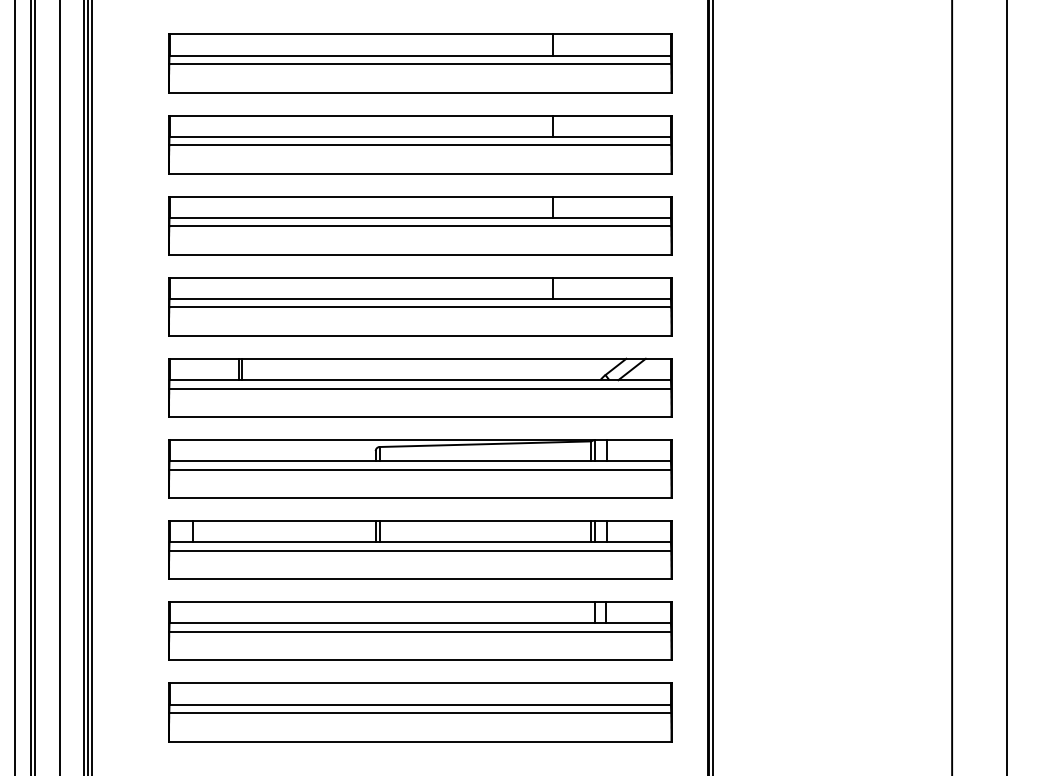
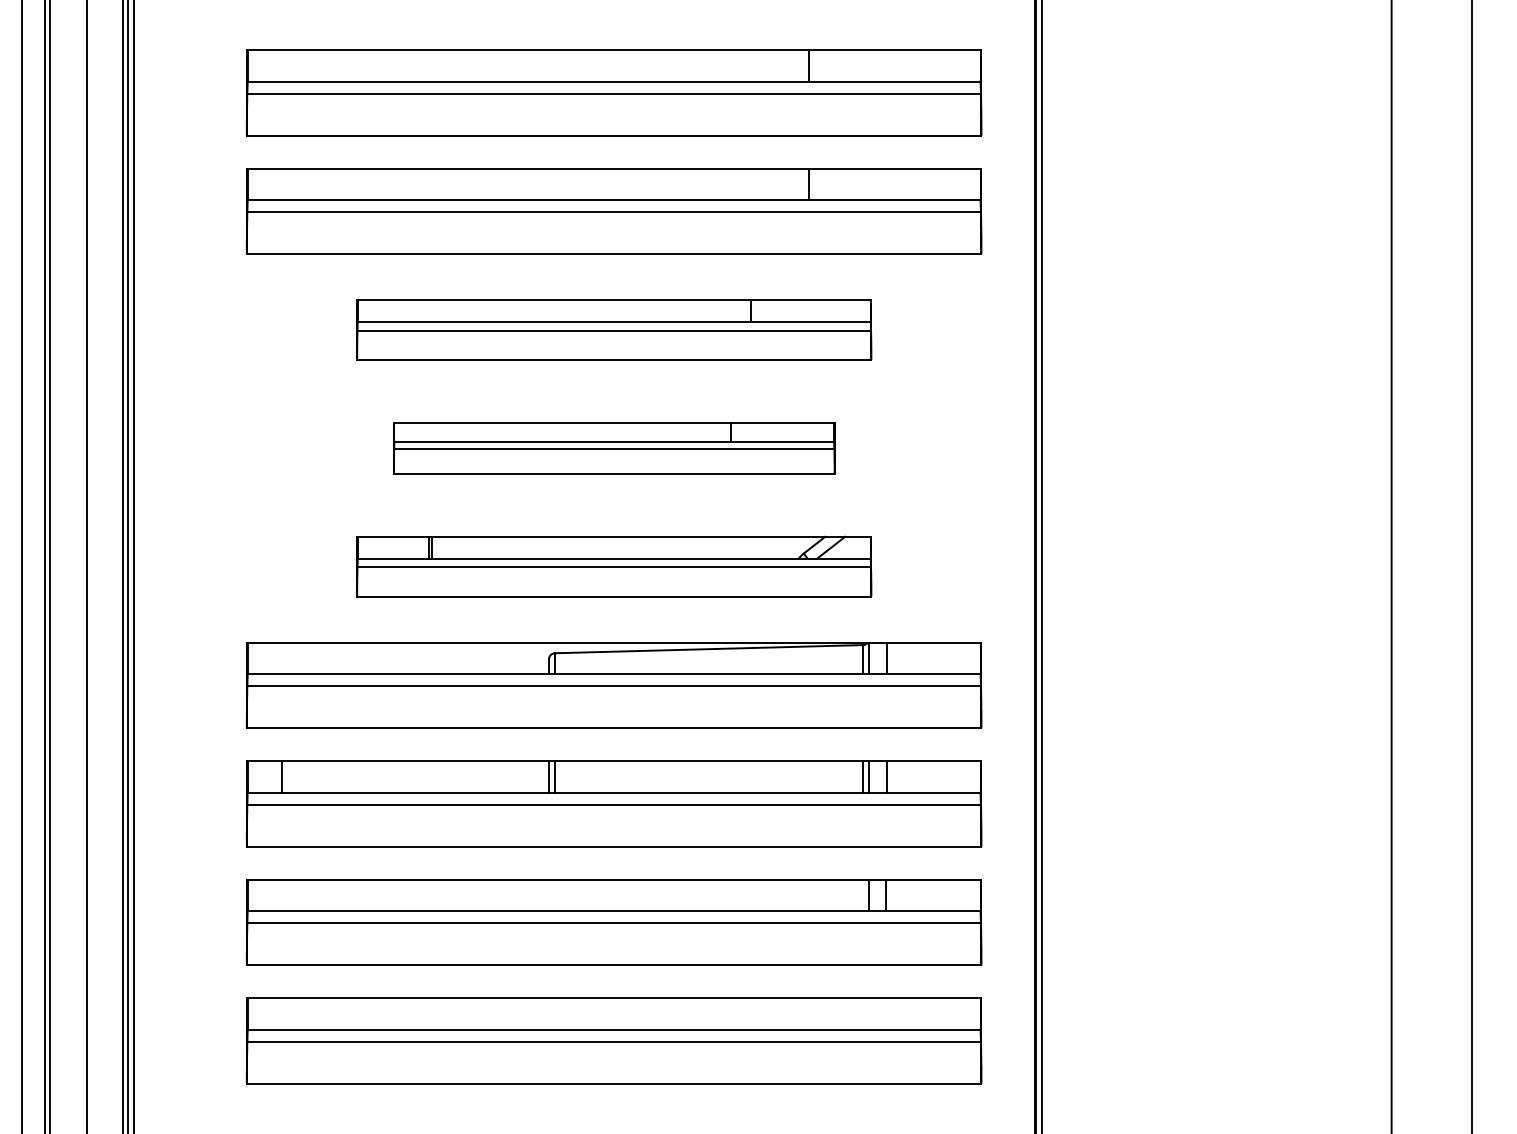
part: (420, 225) -> (614, 329), size x0.7
part: (420, 306) -> (614, 447), size x0.6
part: (420, 387) -> (614, 566), size x0.7

